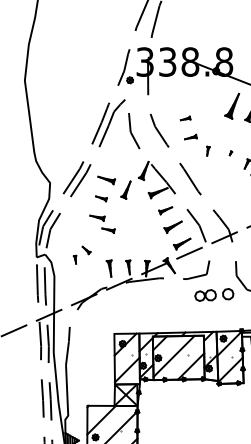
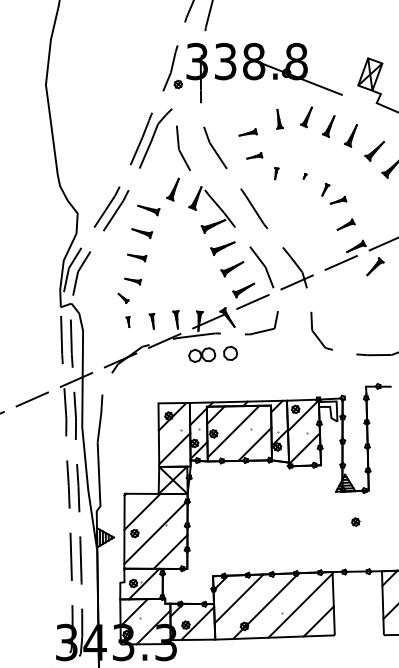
part: (232, 106) -> (306, 117), size x0.62
part: (210, 107) -> (279, 118), added
part: (185, 118) -> (247, 132), size x1.43
part: (125, 190) -> (172, 189), moved
part: (101, 198) -> (142, 233), size x1.43
part: (165, 210) -> (222, 248), size x1.43
part: (108, 230) -> (132, 281), moved
part: (74, 259) -> (127, 321), moved
part: (108, 268) -> (151, 321), size x0.71
part: (213, 294) -> (212, 353), moved

